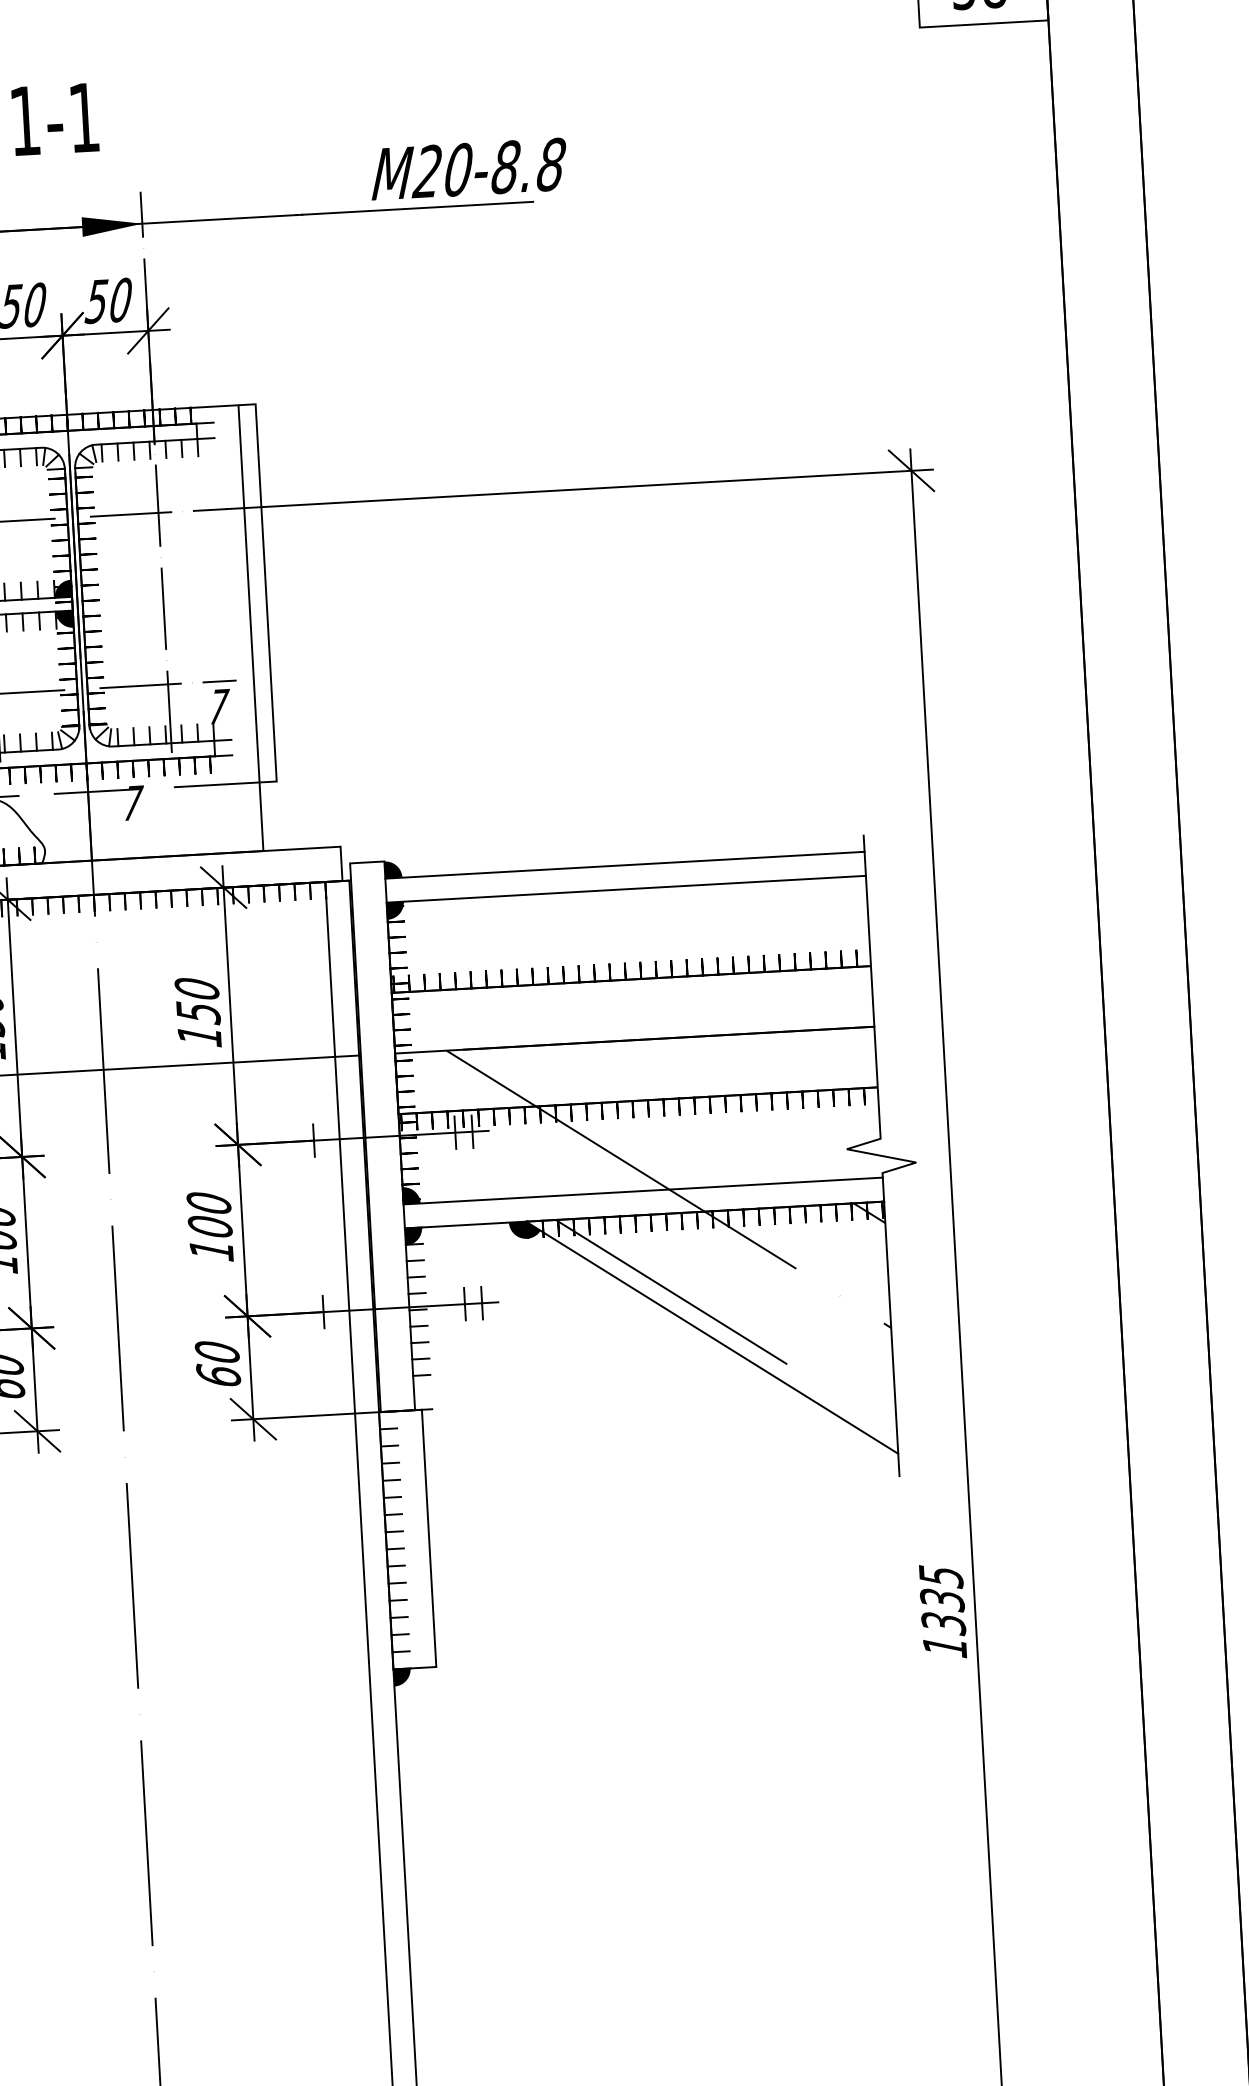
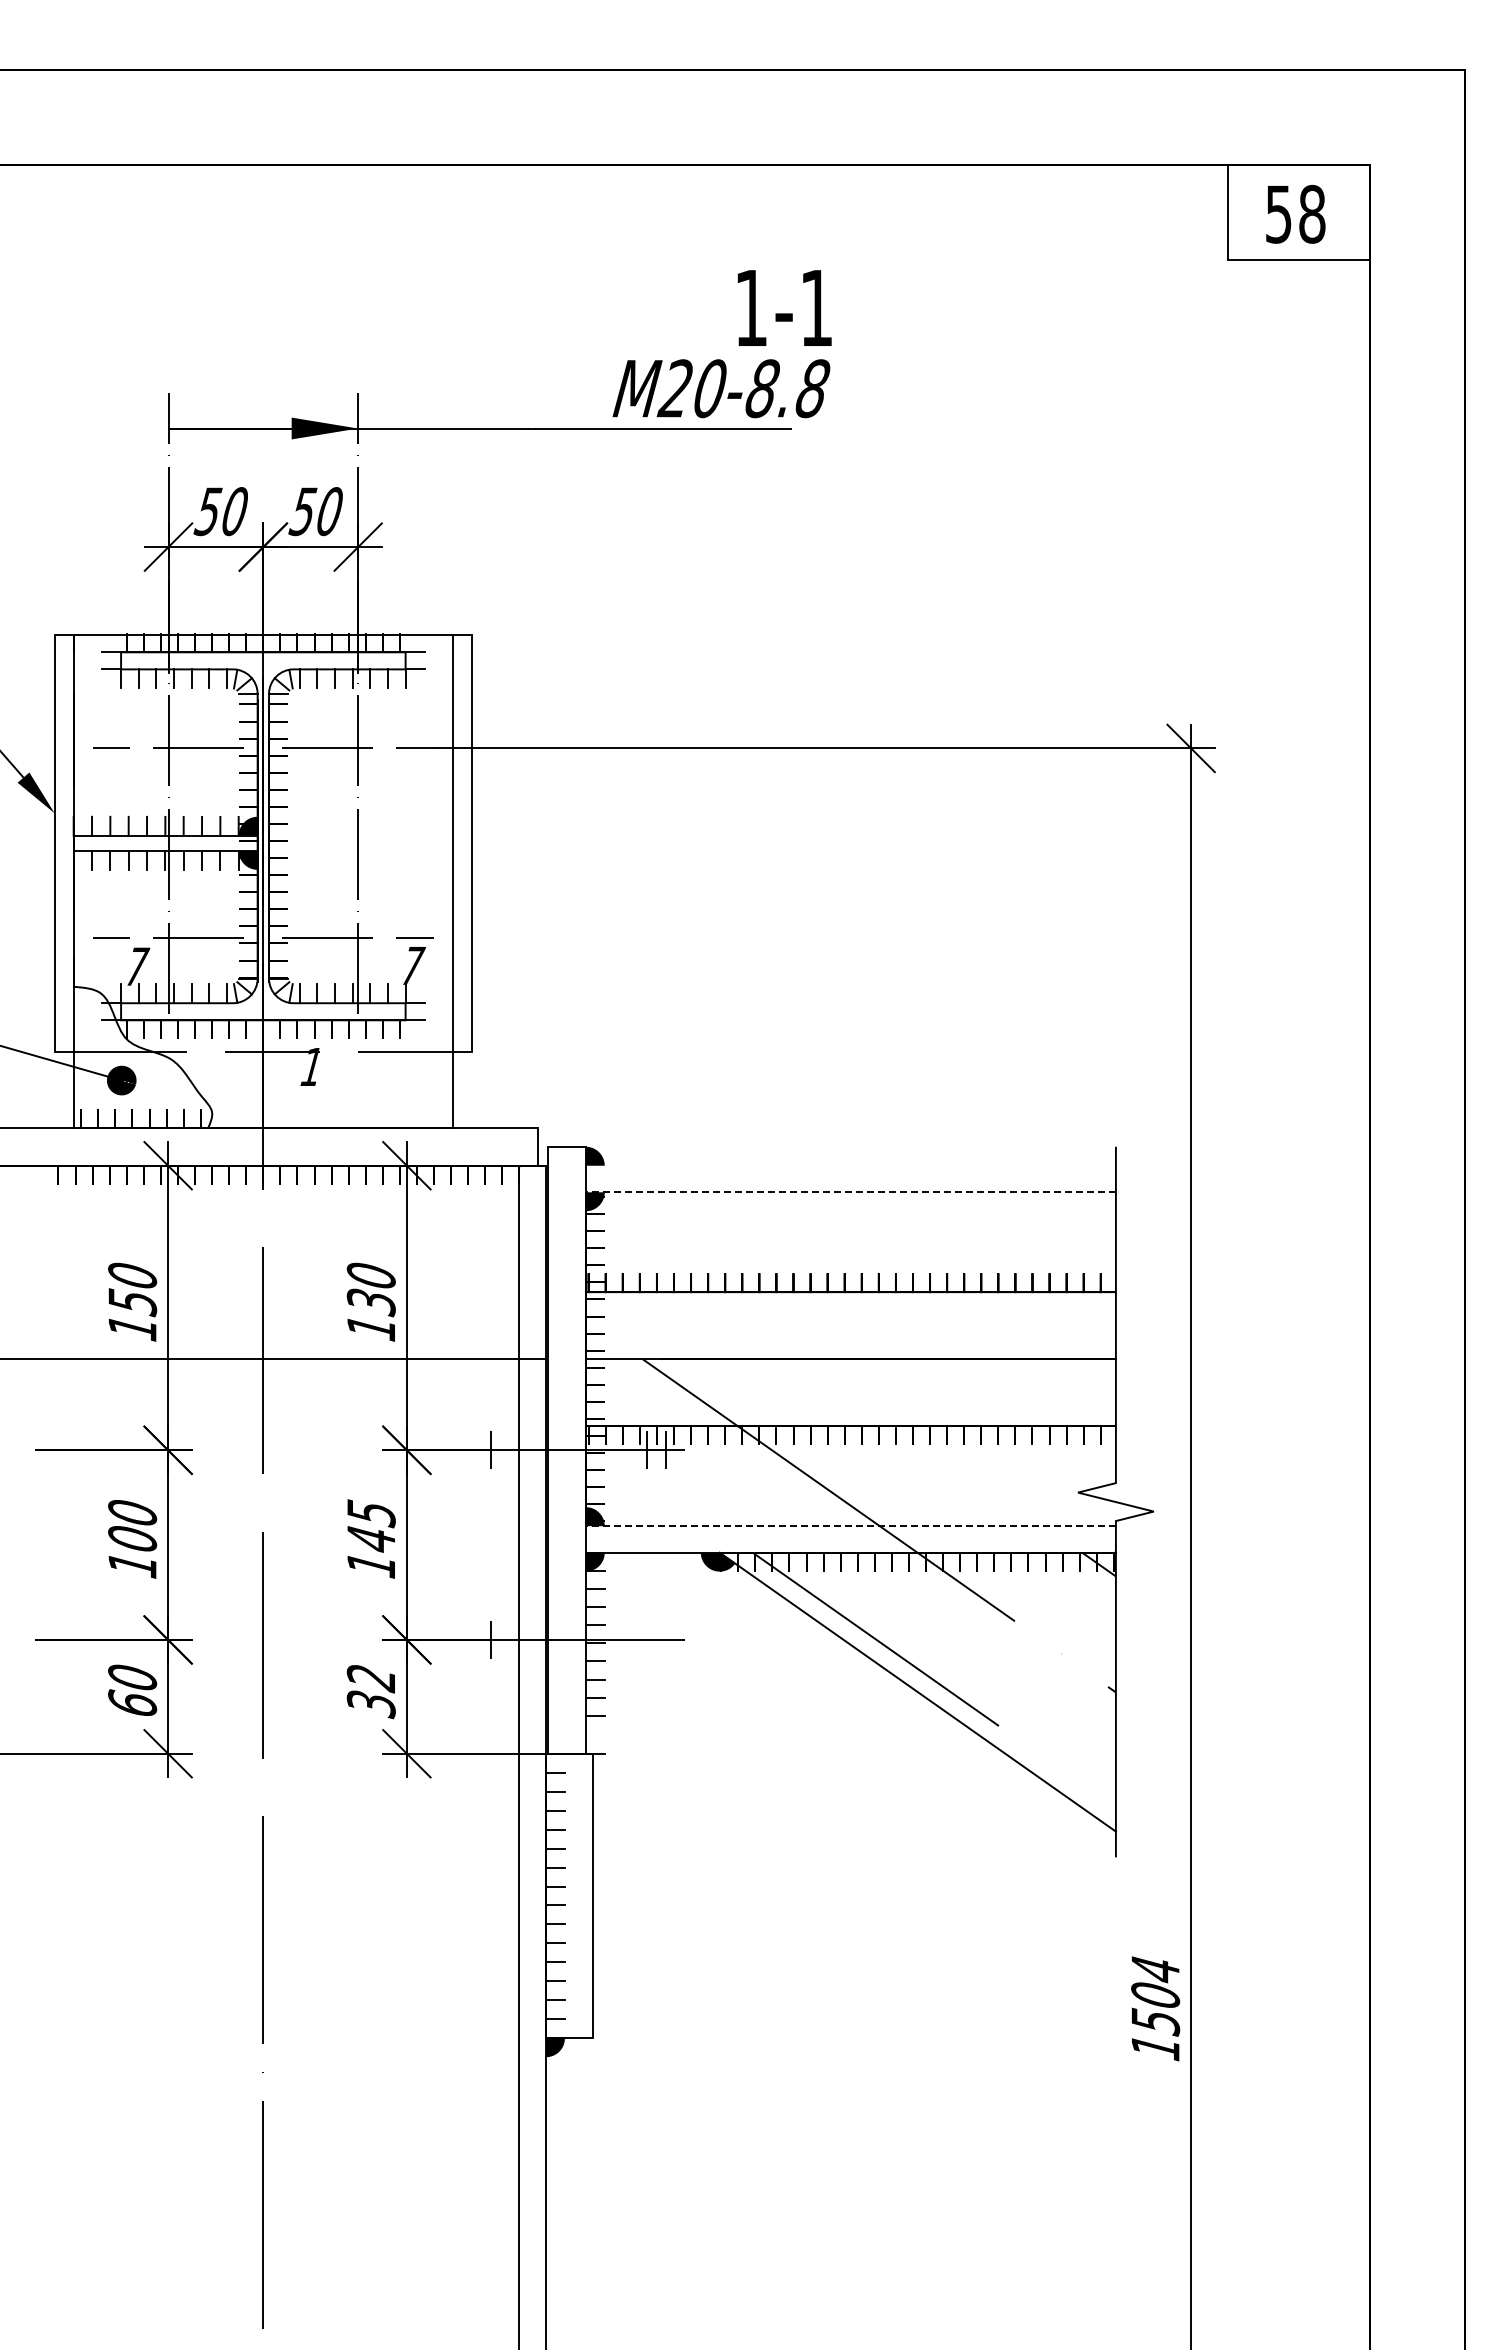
text: (55, 118) -> (784, 307), moved
text: (133, 802) -> (312, 1066), 7 -> 1
line: (624, 865) -> (850, 1165), removed
line: (625, 889) -> (850, 1192), solid -> dashed
text: (197, 1013) -> (370, 1302), 150 -> 130
line: (642, 1191) -> (850, 1526), solid -> dashed
text: (208, 1214) -> (370, 1525), 100 -> 145
line: (482, 1302) -> (666, 1639), removed
line: (465, 1303) -> (647, 1639), removed
text: (217, 1364) -> (370, 1691), 60 -> 32
text: (942, 1599) -> (1155, 1995), 1335 -> 1504

